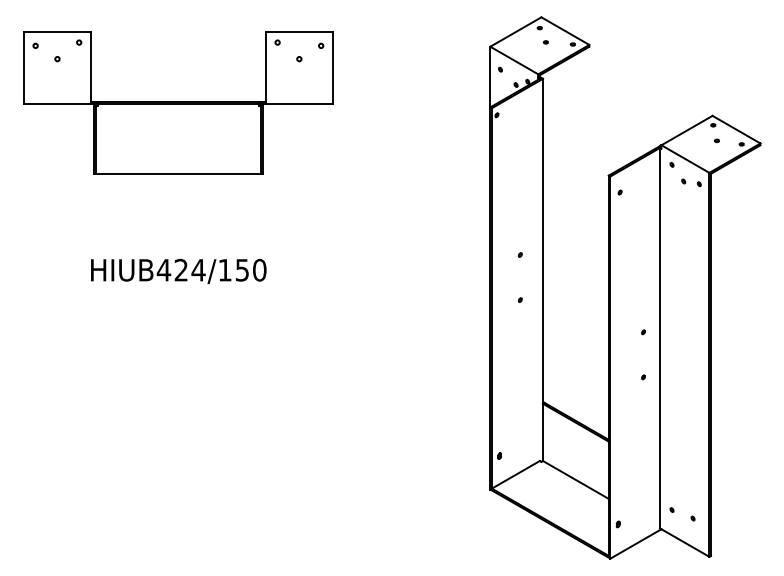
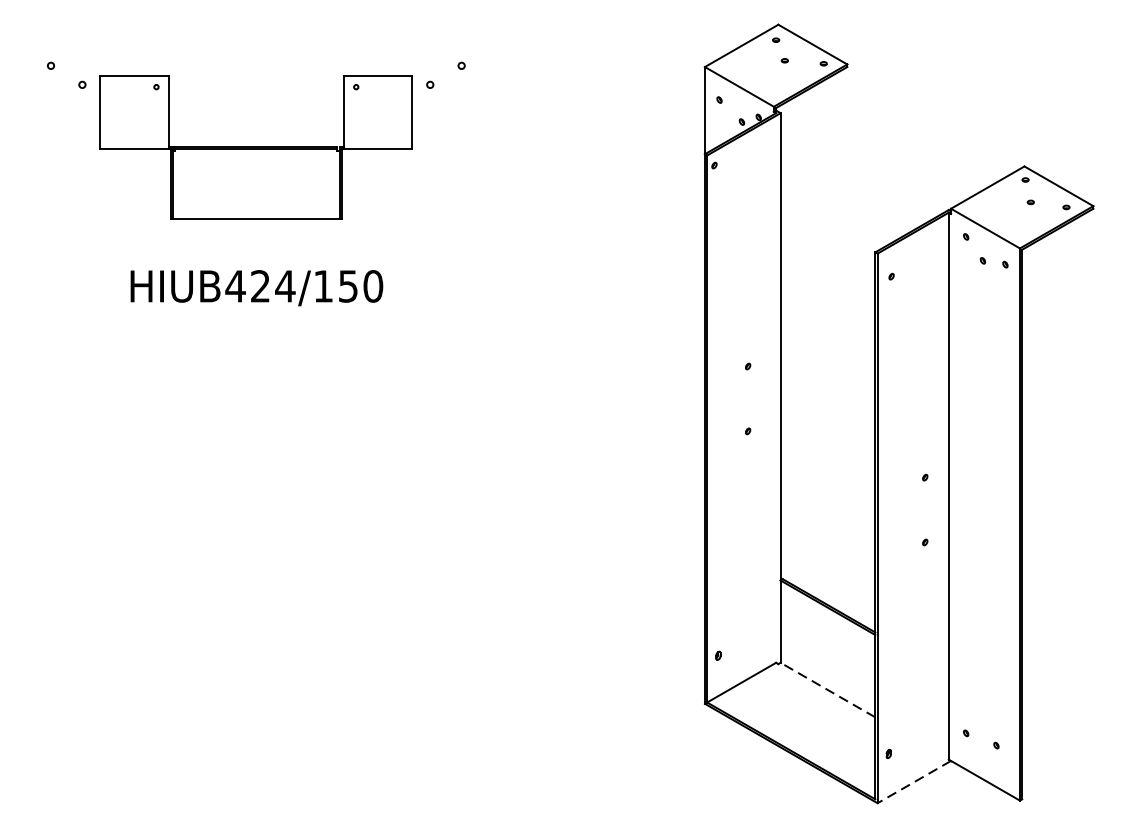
part: (178, 102) -> (256, 147), size x0.7
text: (178, 270) -> (256, 286), moved
line: (575, 479) -> (827, 689), solid -> dashed
line: (635, 544) -> (913, 782), solid -> dashed

